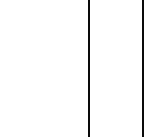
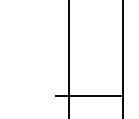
line: (109, 103) -> (89, 95), added

